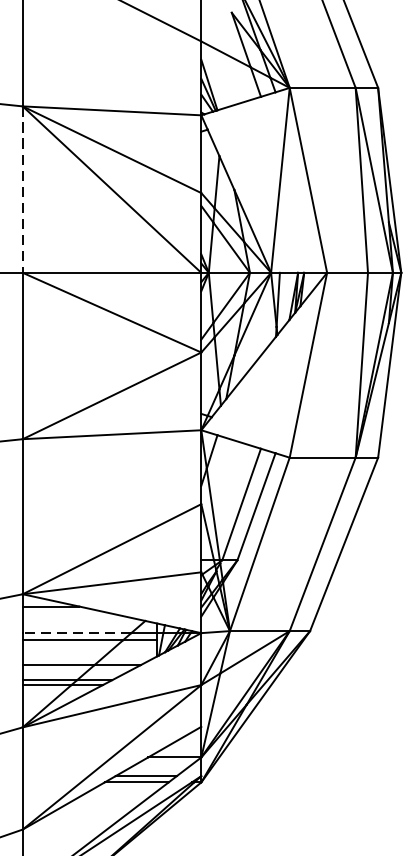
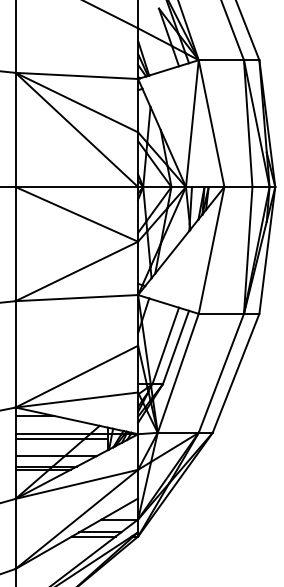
line: (22, 190) -> (15, 130), dashed -> solid
line: (76, 633) -> (52, 434), dashed -> solid

